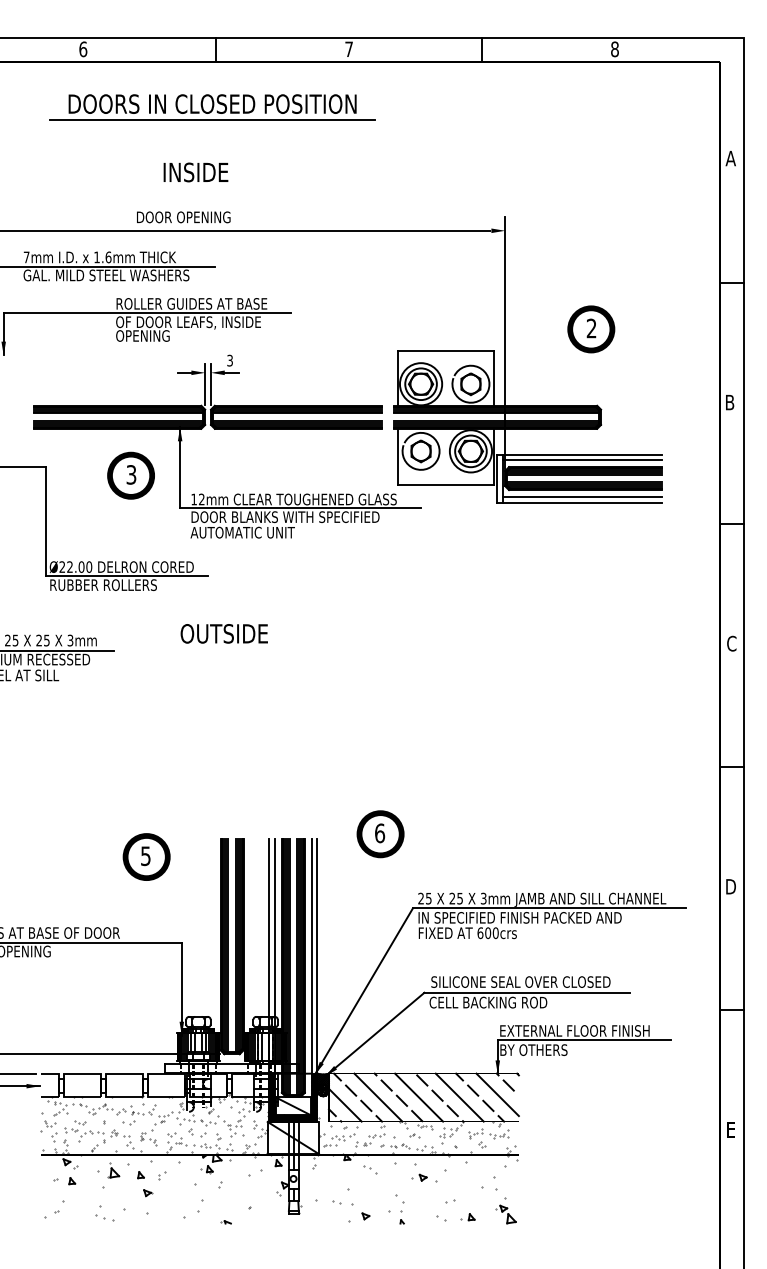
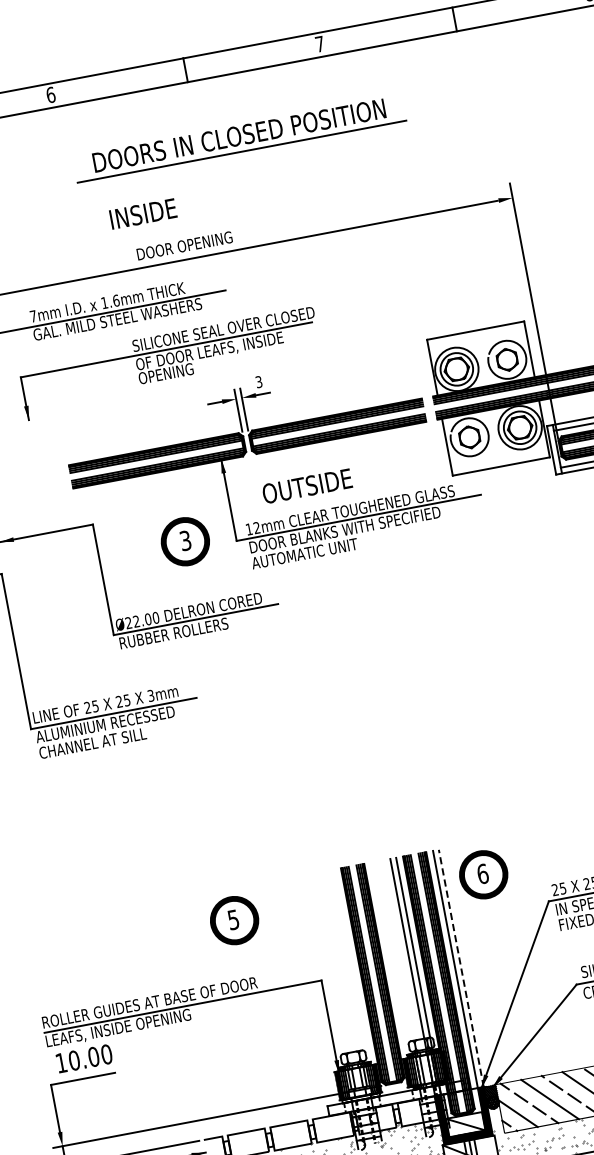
part: (212, 107) -> (239, 139), moved
text: (195, 172) -> (142, 214), moved
text: (205, 303) -> (223, 328), ROLLER GUIDES AT BASE -> SILICONE SEAL OVER CLOSED
part: (130, 475) -> (184, 541), moved
text: (223, 633) -> (306, 486), moved
part: (380, 834) -> (483, 875), moved
part: (146, 856) -> (234, 920), moved
line: (317, 956) -> (461, 968), solid -> dashed

